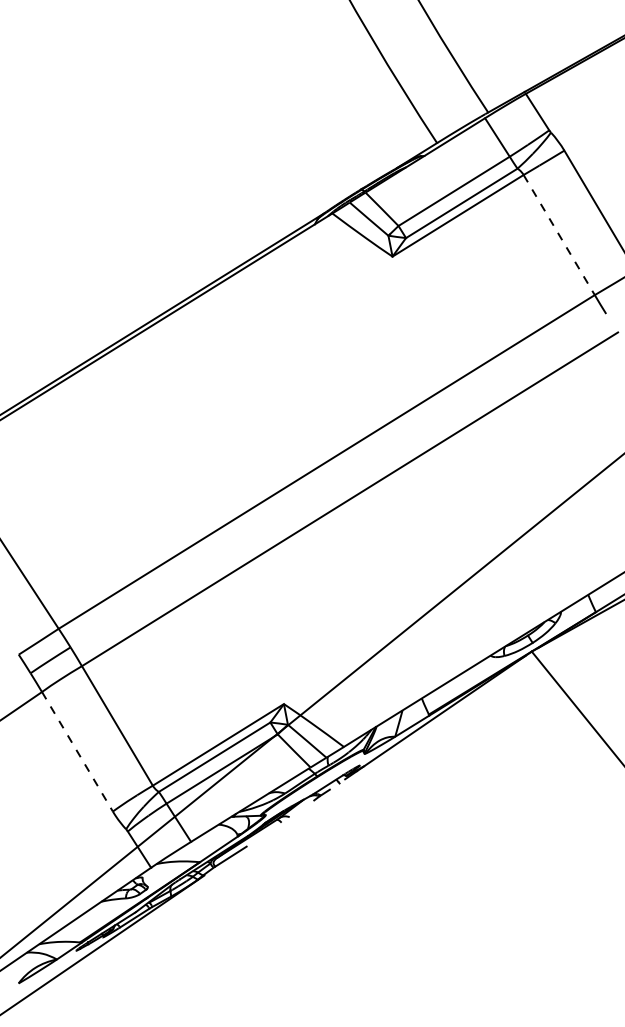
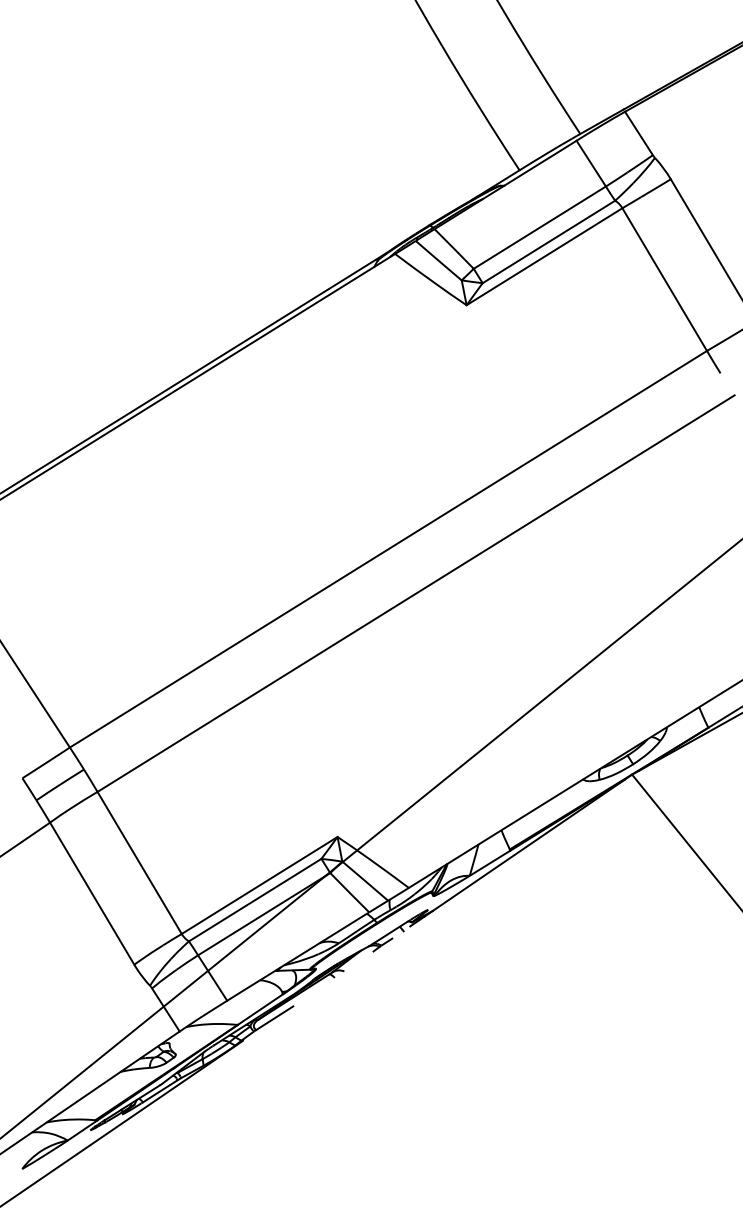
line: (559, 235) -> (665, 280), dashed -> solid
line: (77, 752) -> (92, 894), dashed -> solid

